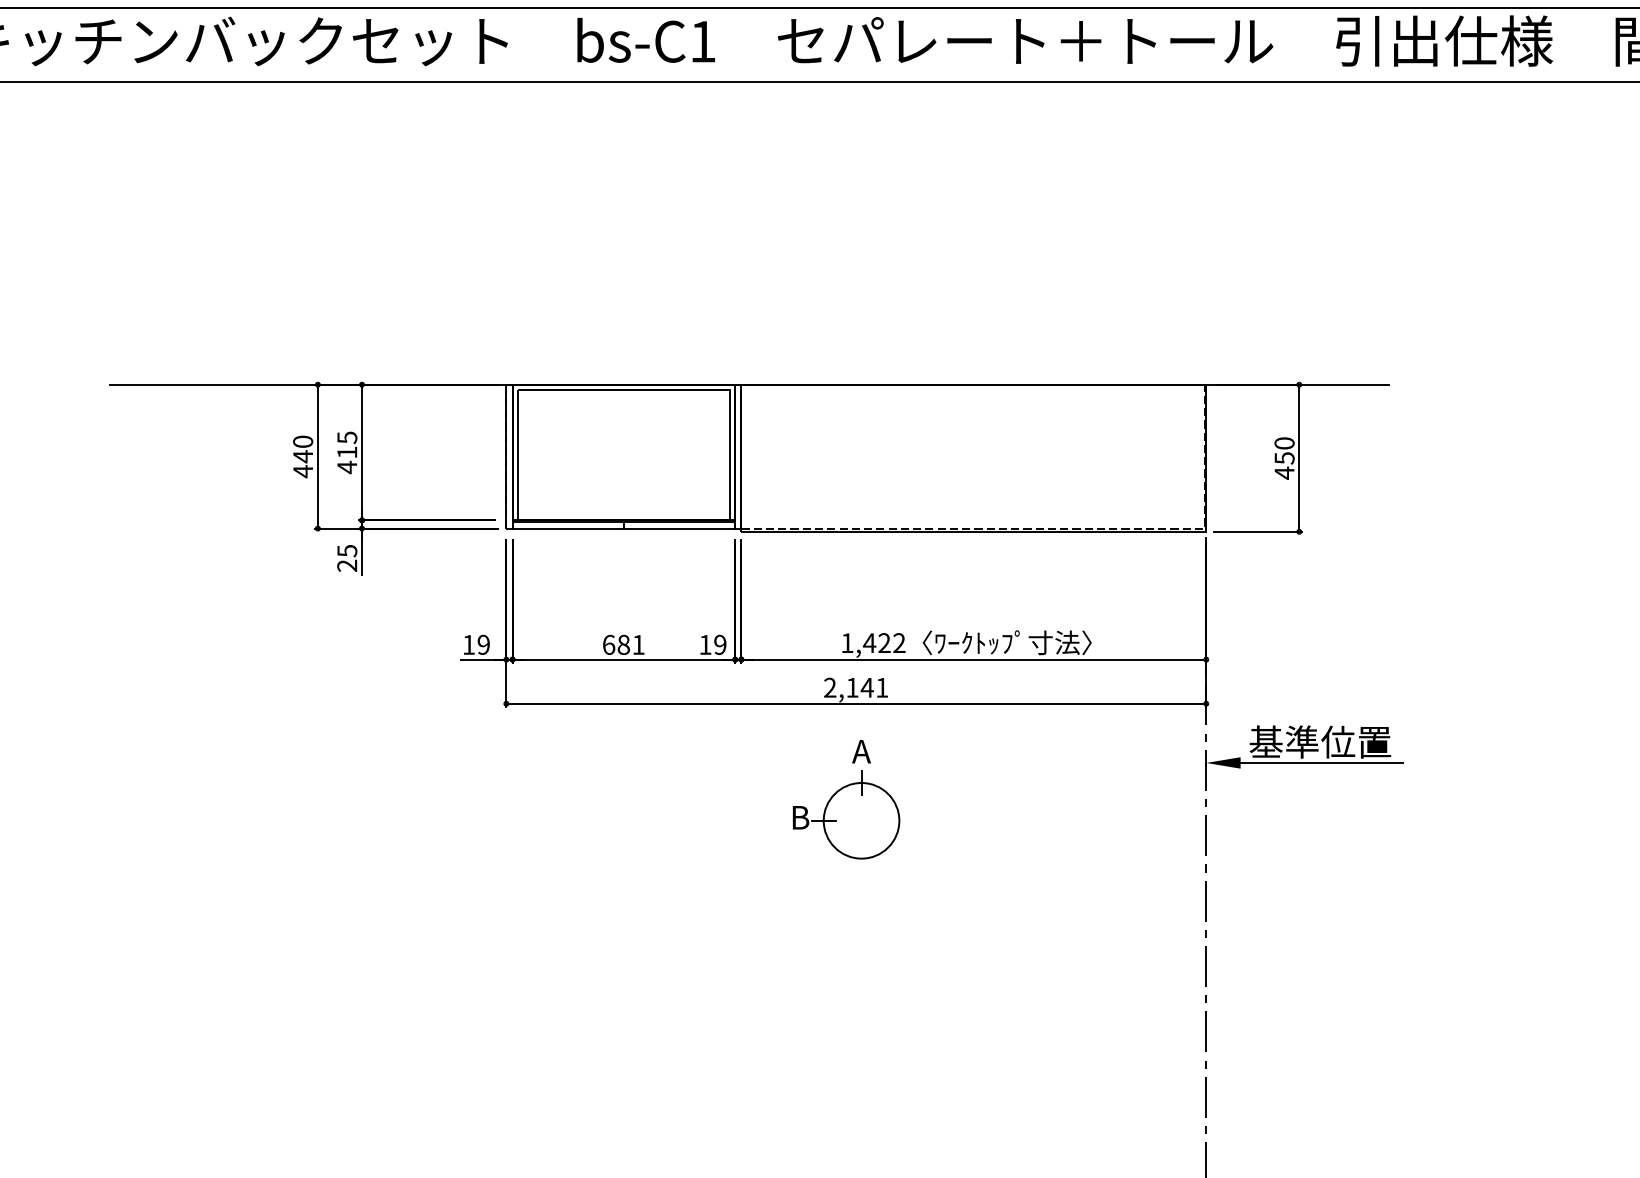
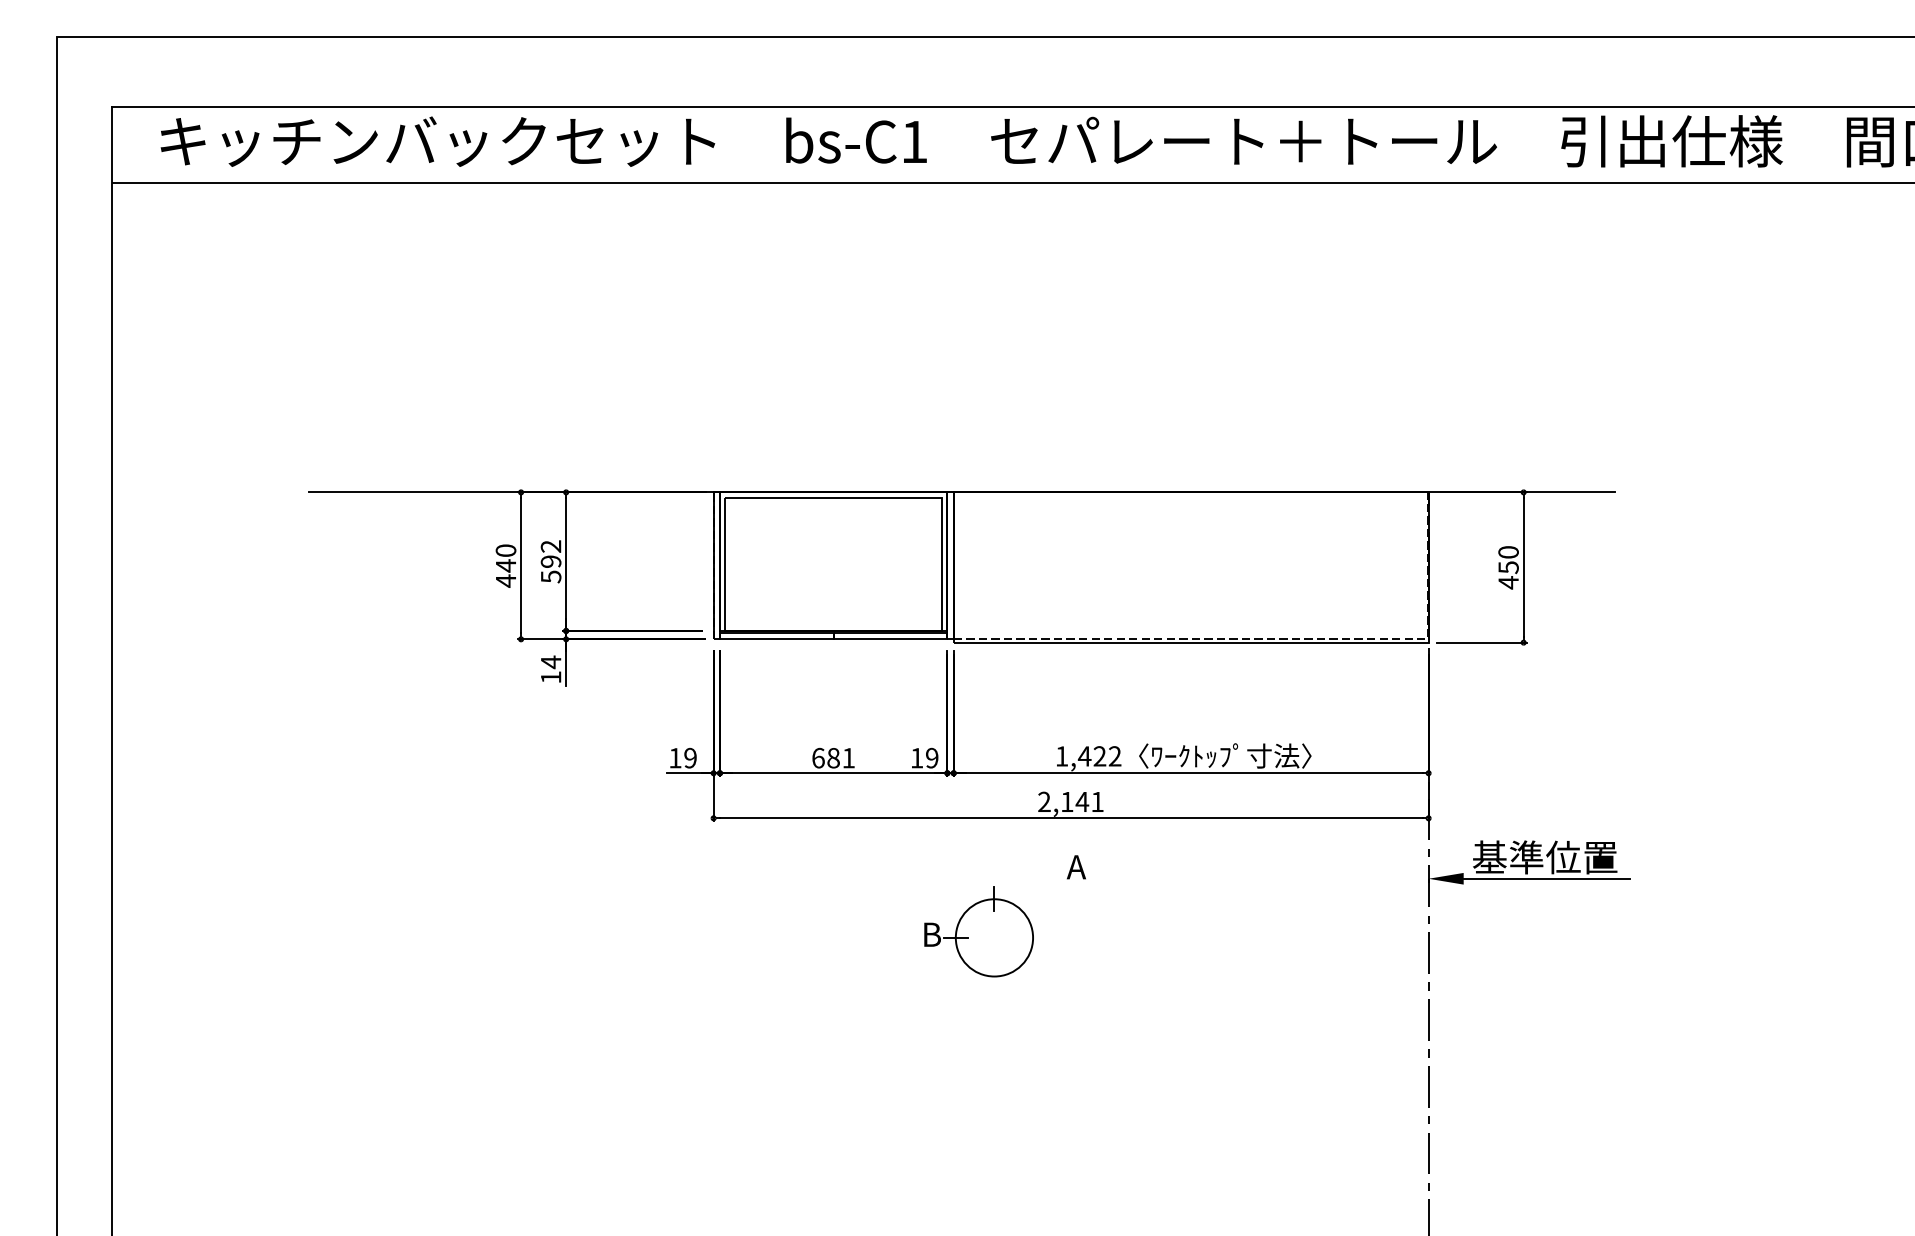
text: (346, 452) -> (550, 561), 415 -> 592
text: (346, 558) -> (550, 669), 25 -> 14
part: (845, 814) -> (978, 931), moved

